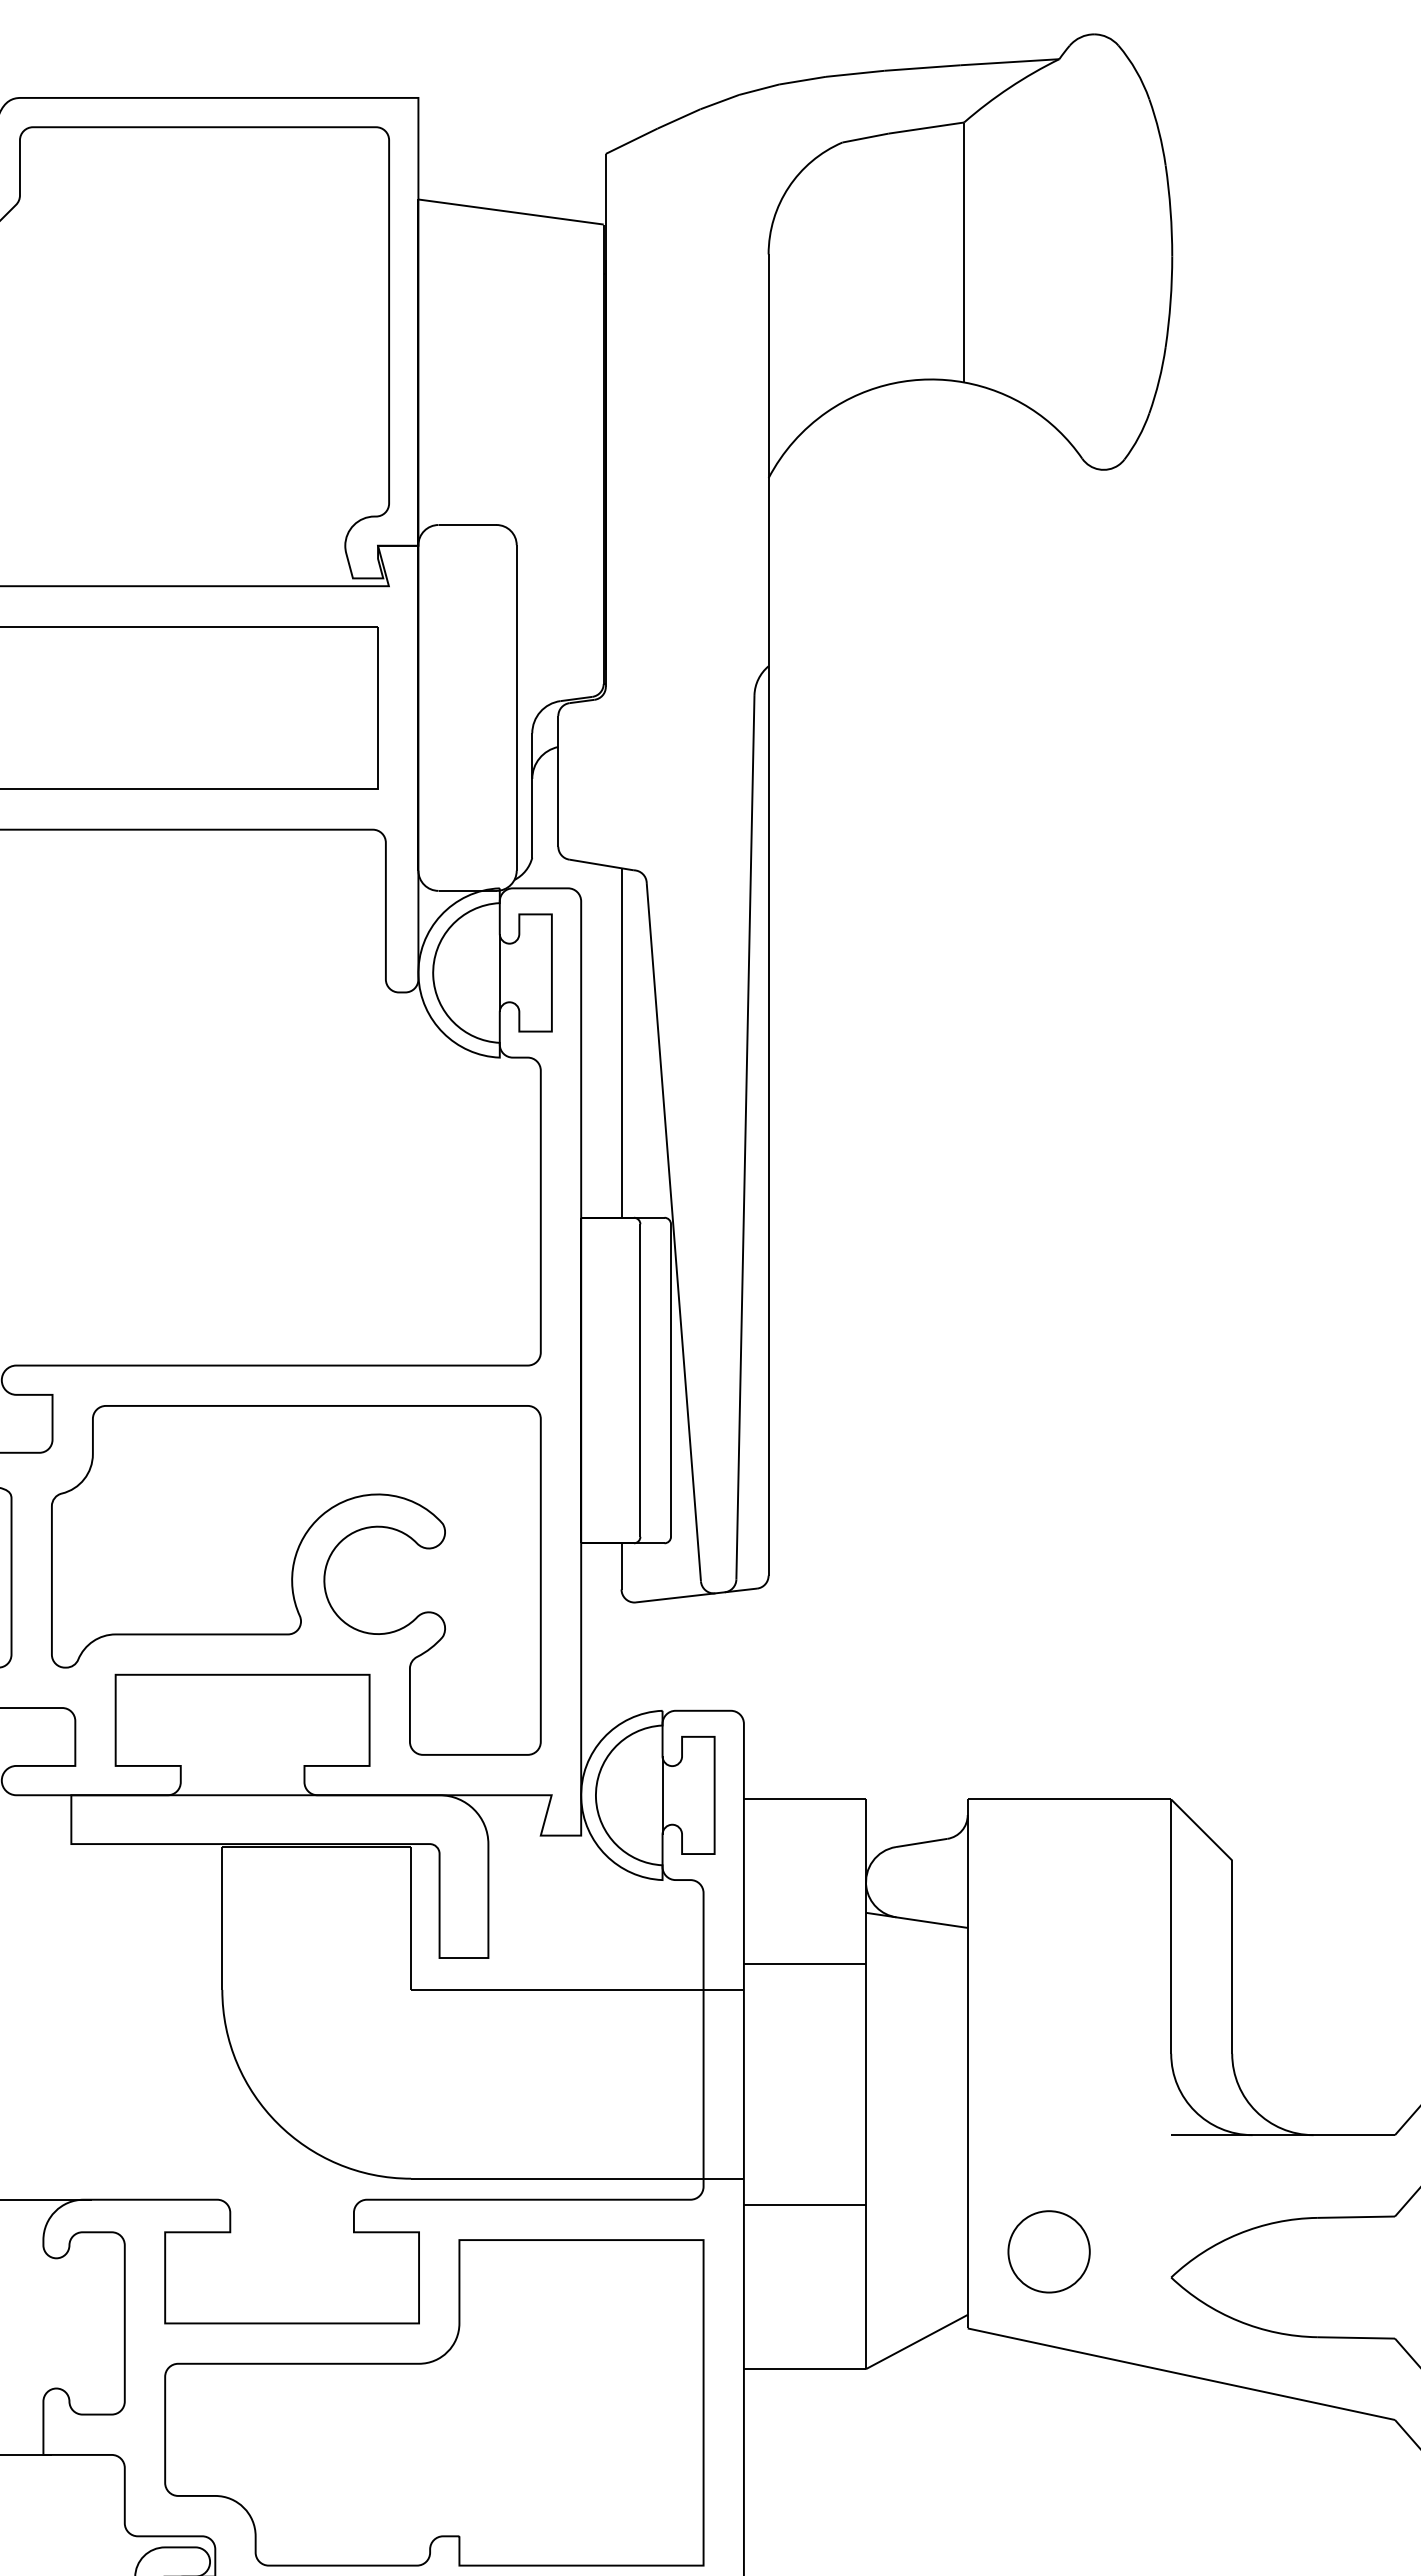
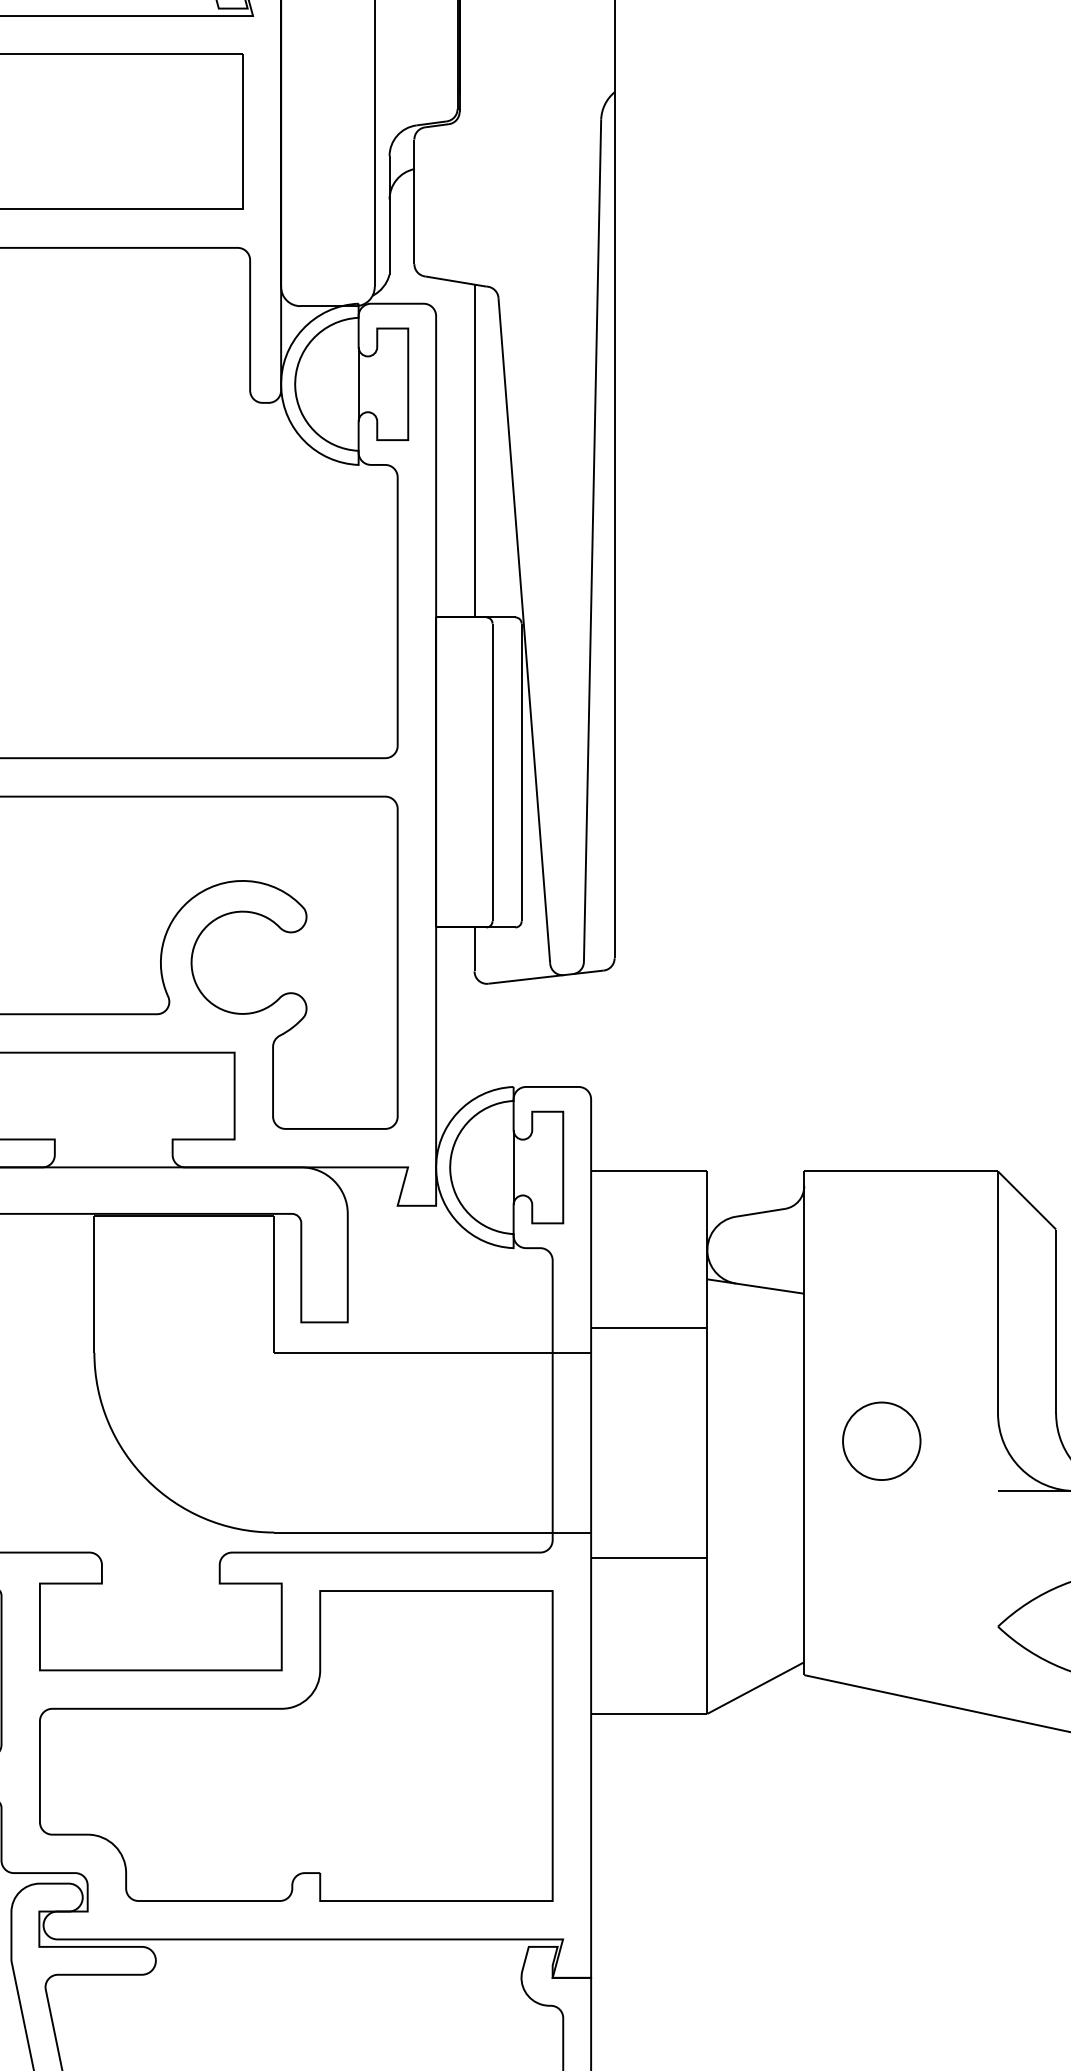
part: (1048, 2251) -> (881, 1440), moved

